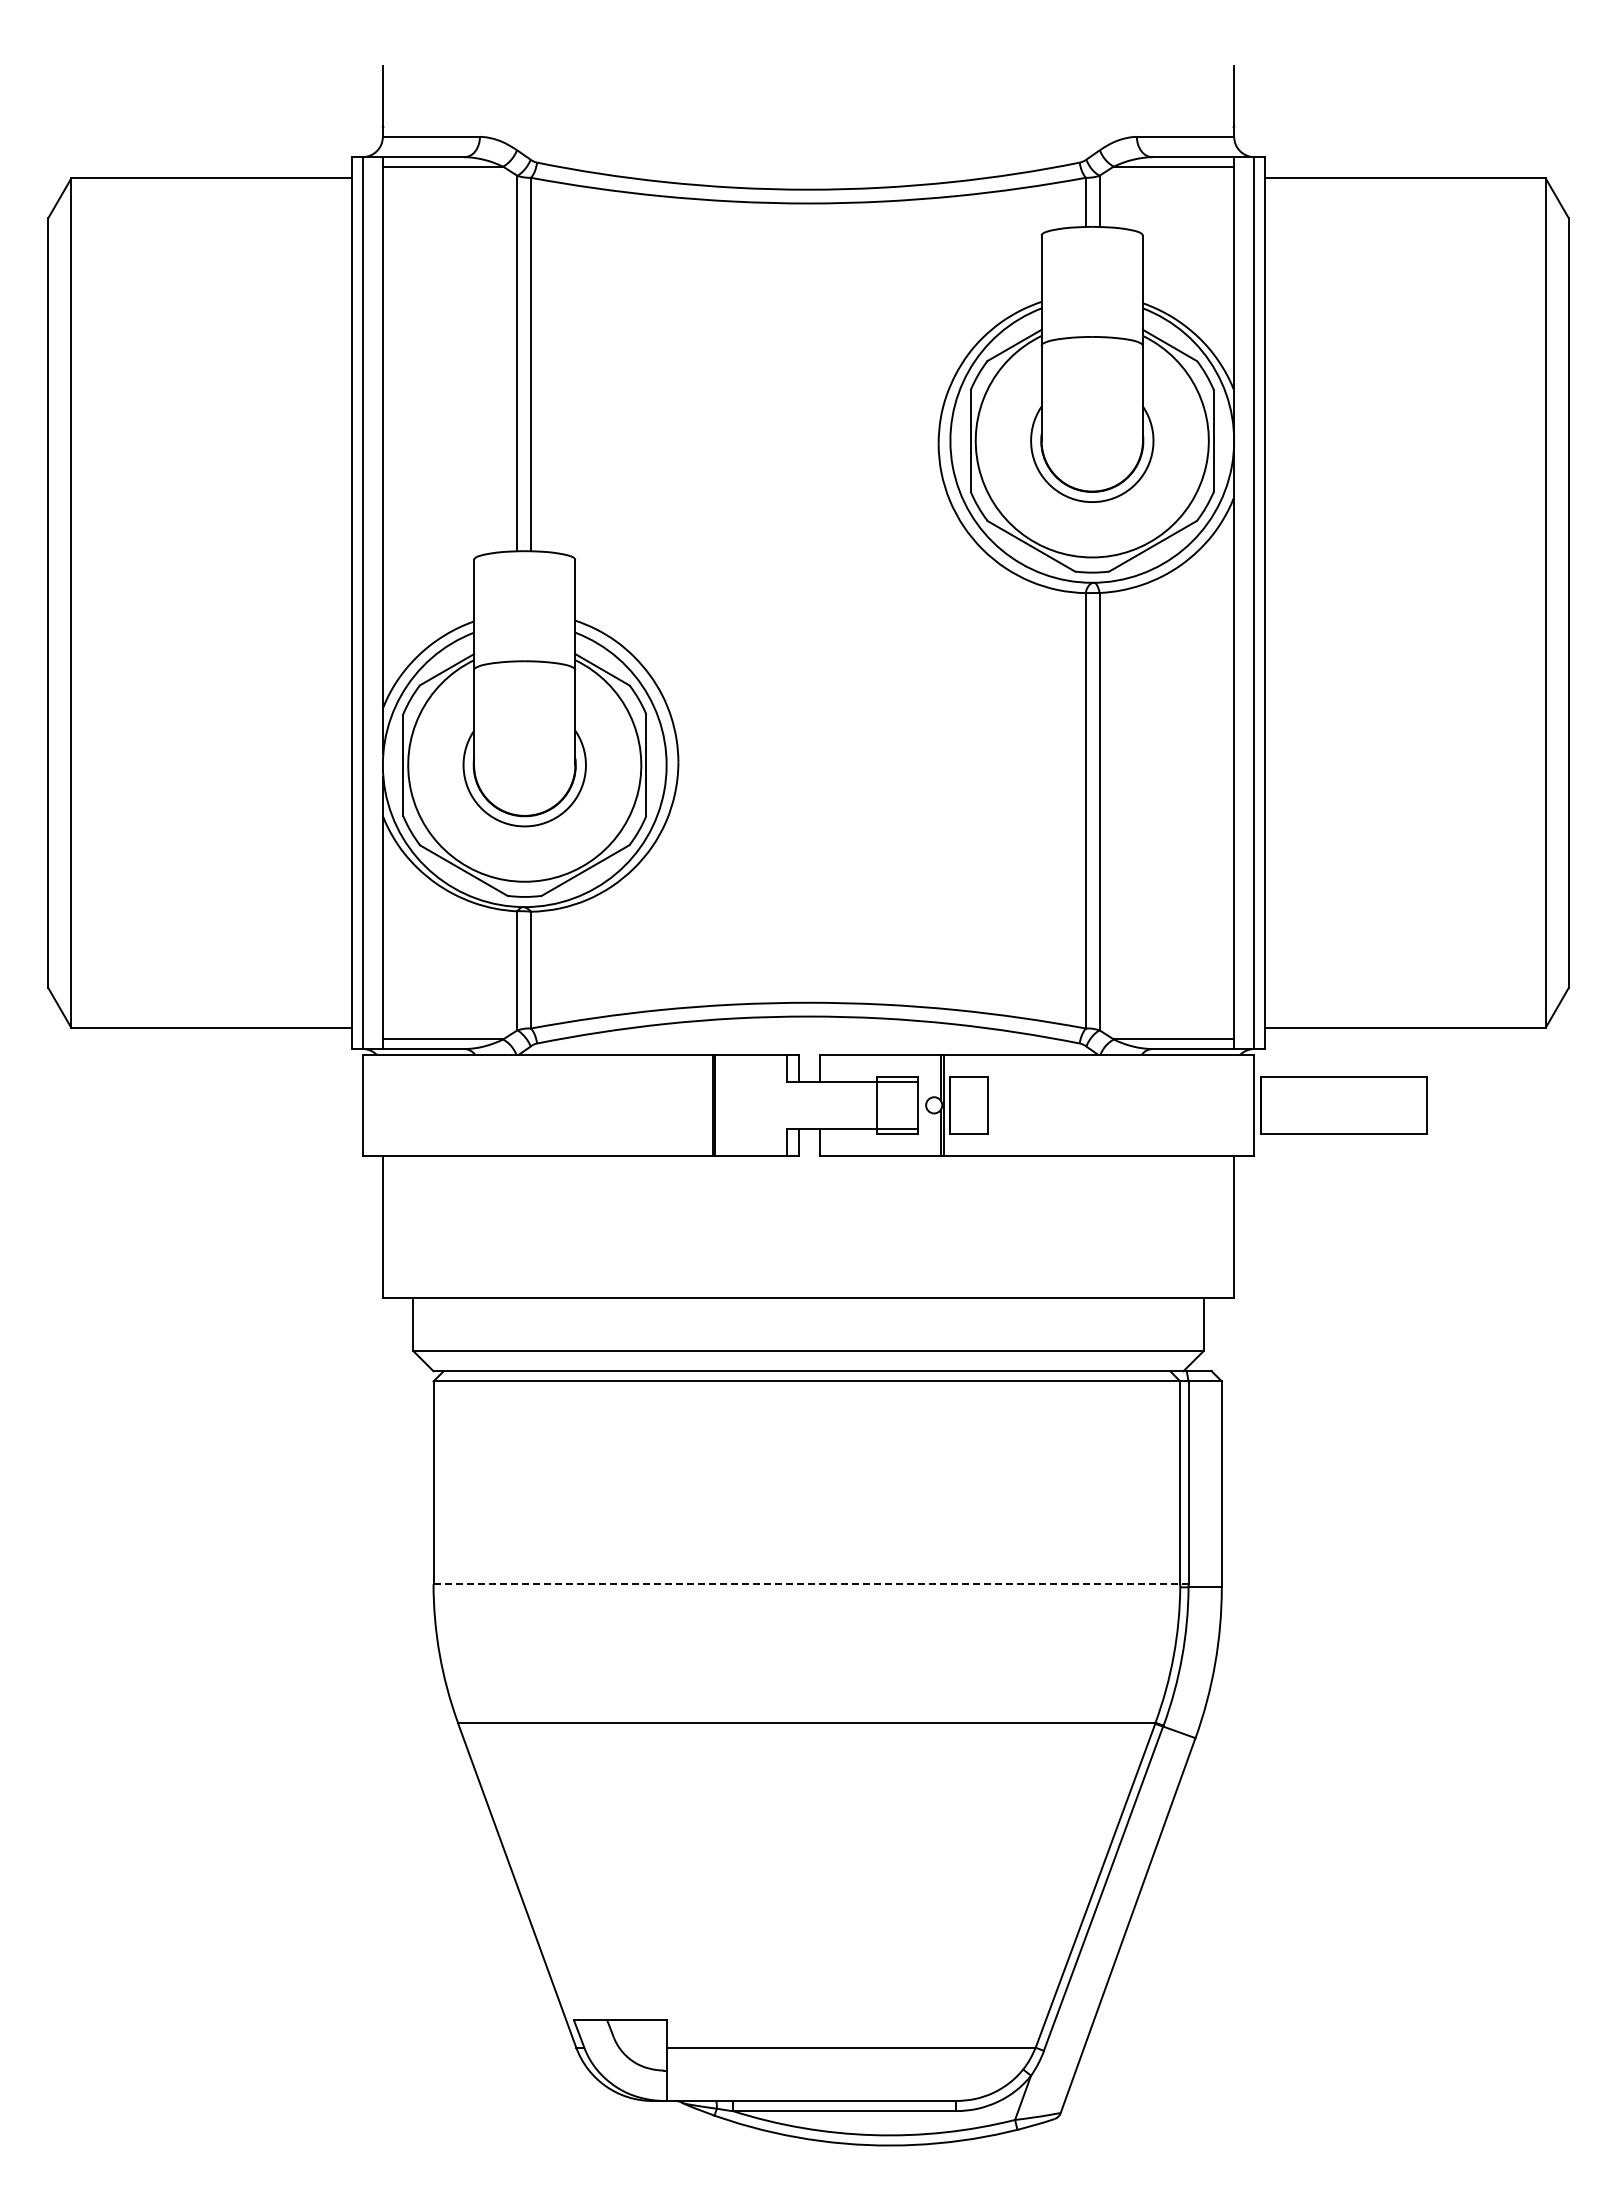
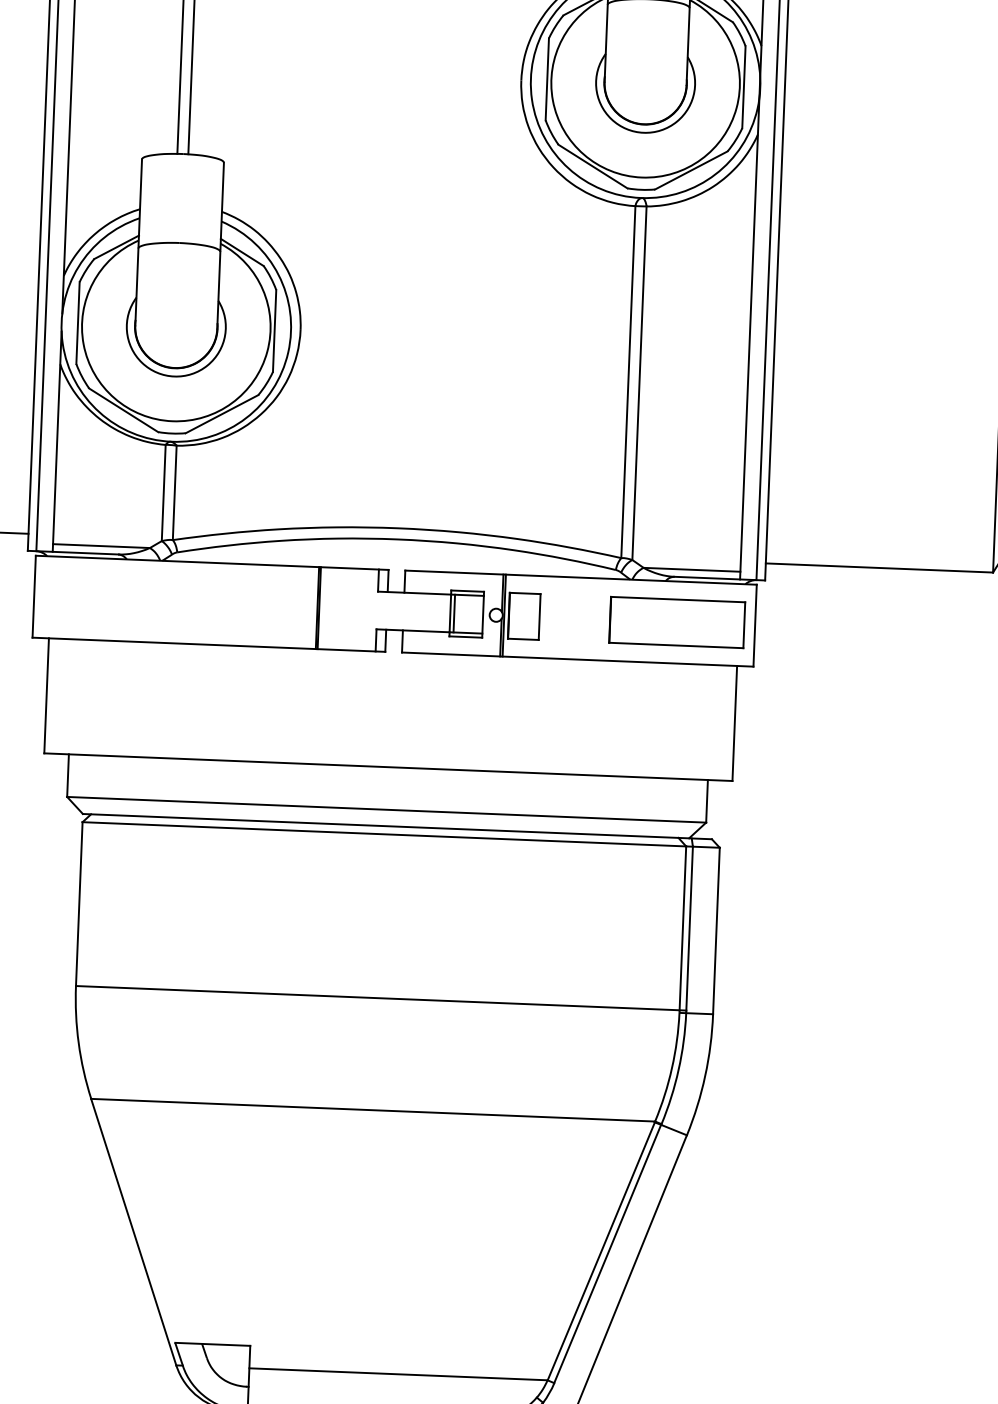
line: (882, 1105) -> (454, 613), added
part: (1343, 1105) -> (676, 622), moved
line: (811, 1584) -> (381, 998), dashed -> solid

